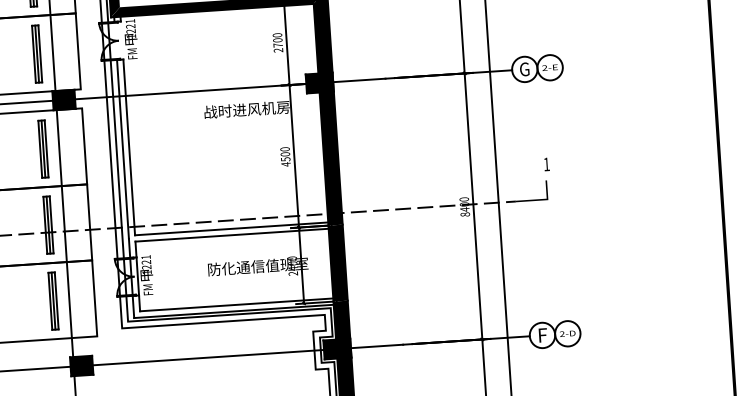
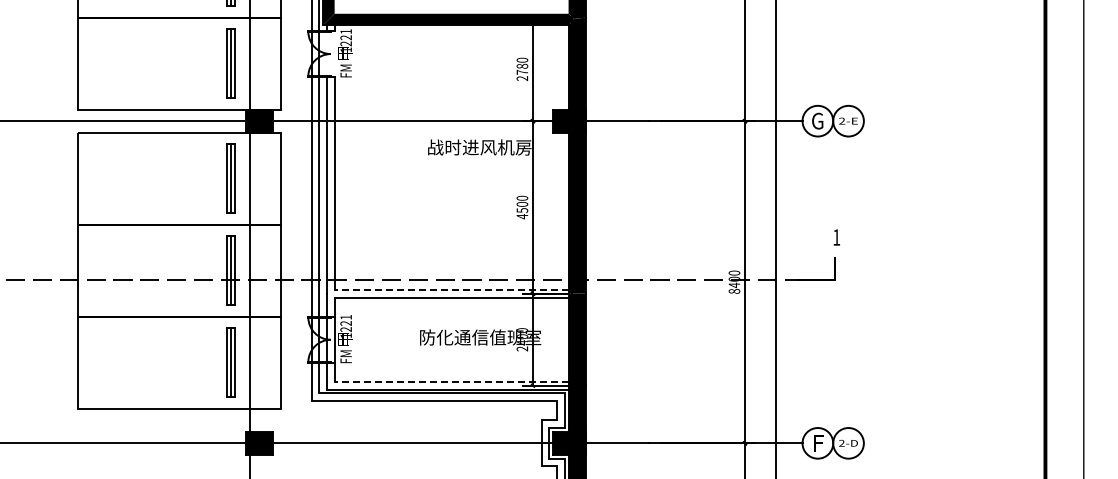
text: (277, 39) -> (522, 65), 2700 -> 2780
line: (231, 228) -> (451, 289), solid -> dashed
line: (236, 304) -> (451, 381), solid -> dashed

